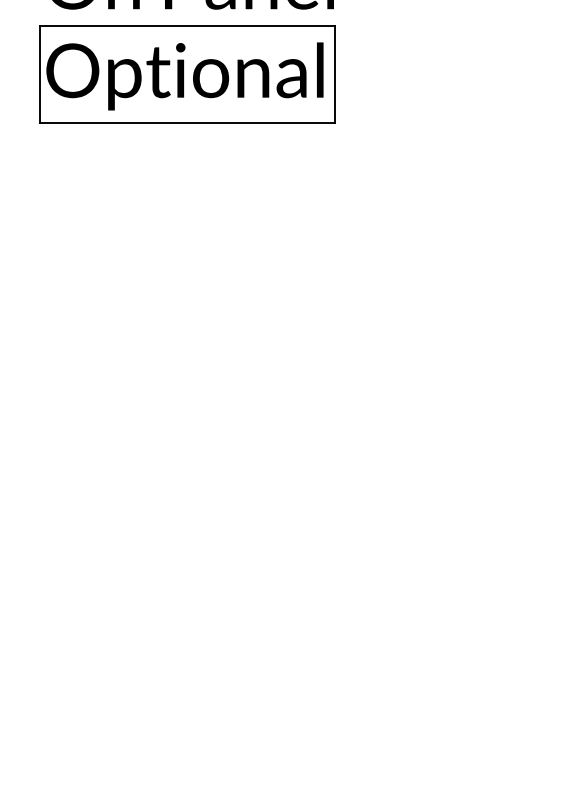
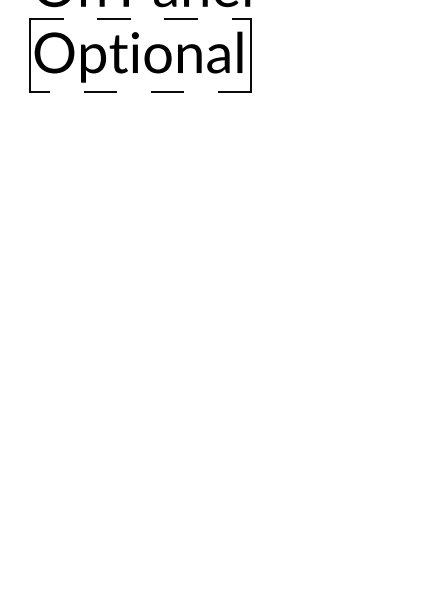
line: (187, 25) -> (140, 19), solid -> dashed
line: (187, 122) -> (140, 91), solid -> dashed

